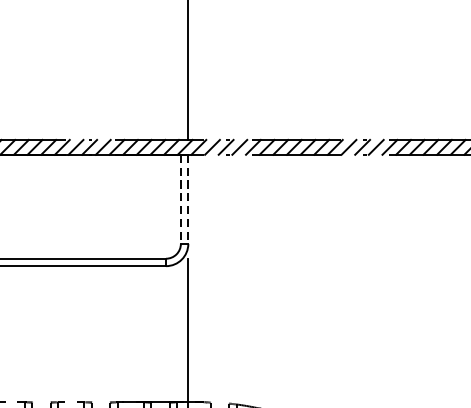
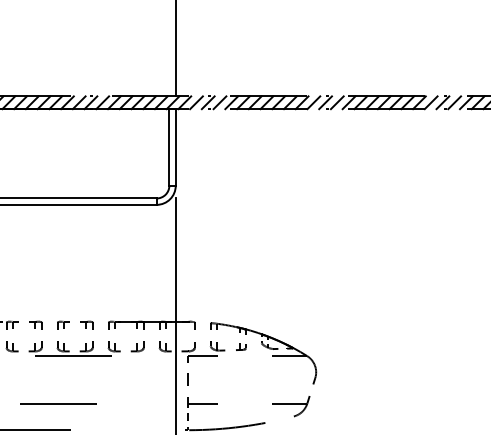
line: (181, 199) -> (169, 147), dashed -> solid
line: (188, 199) -> (175, 147), dashed -> solid

